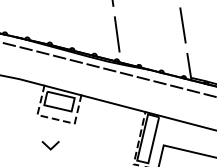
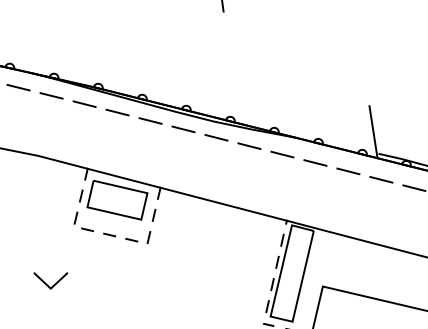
line: (182, 25) -> (359, 50), removed
line: (116, 34) -> (229, 67), removed
line: (50, 147) -> (50, 284), moved

